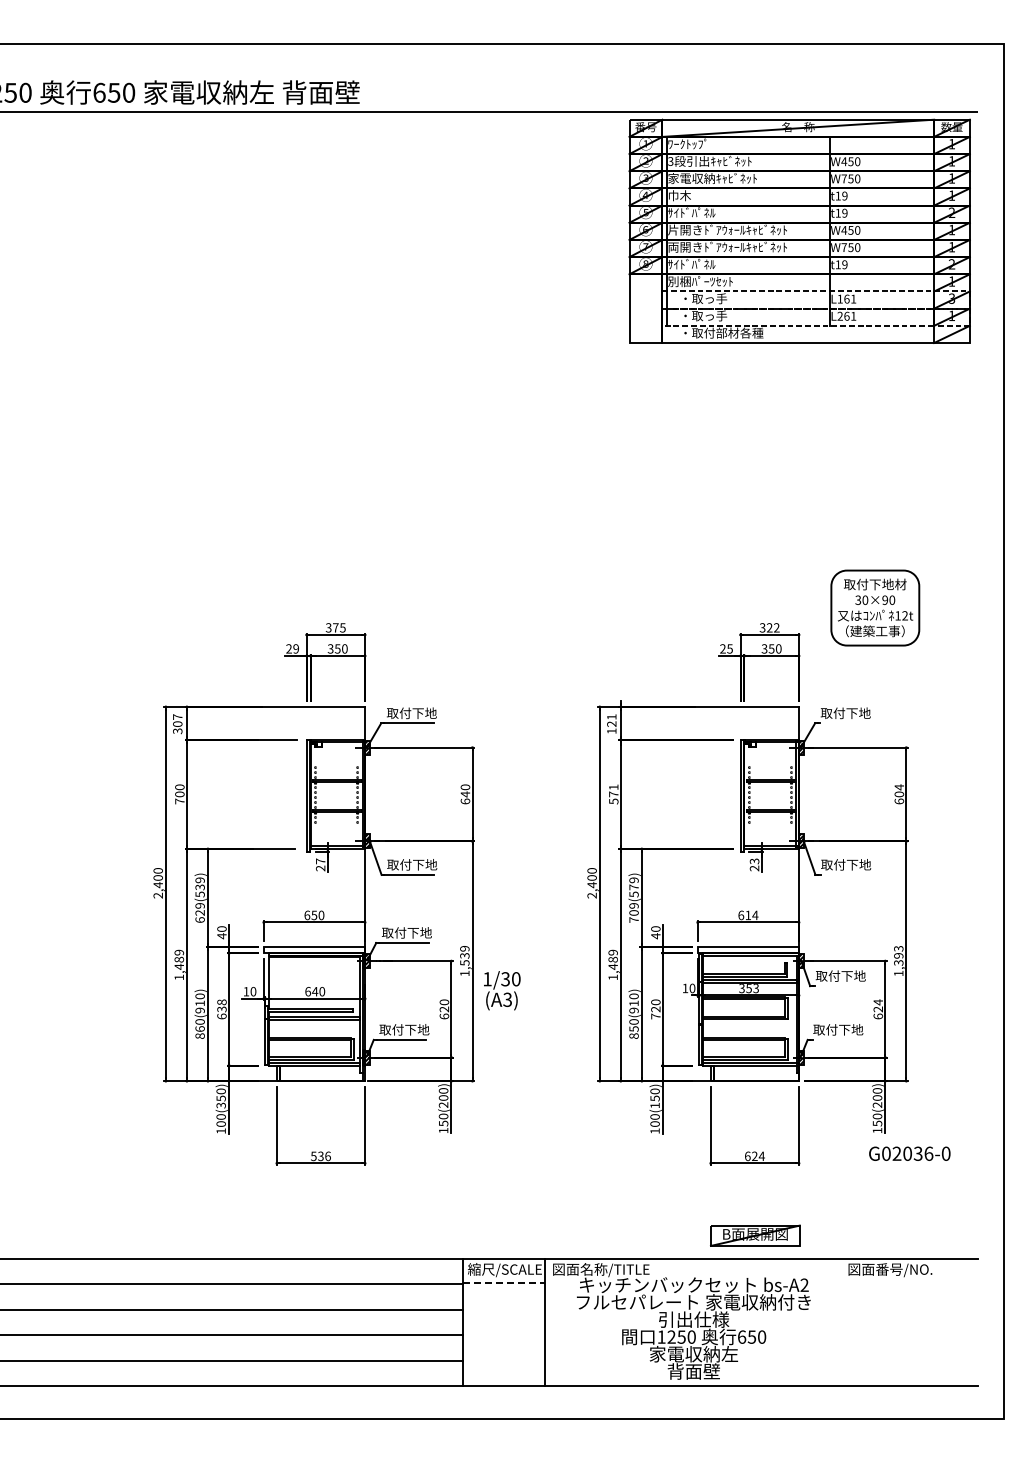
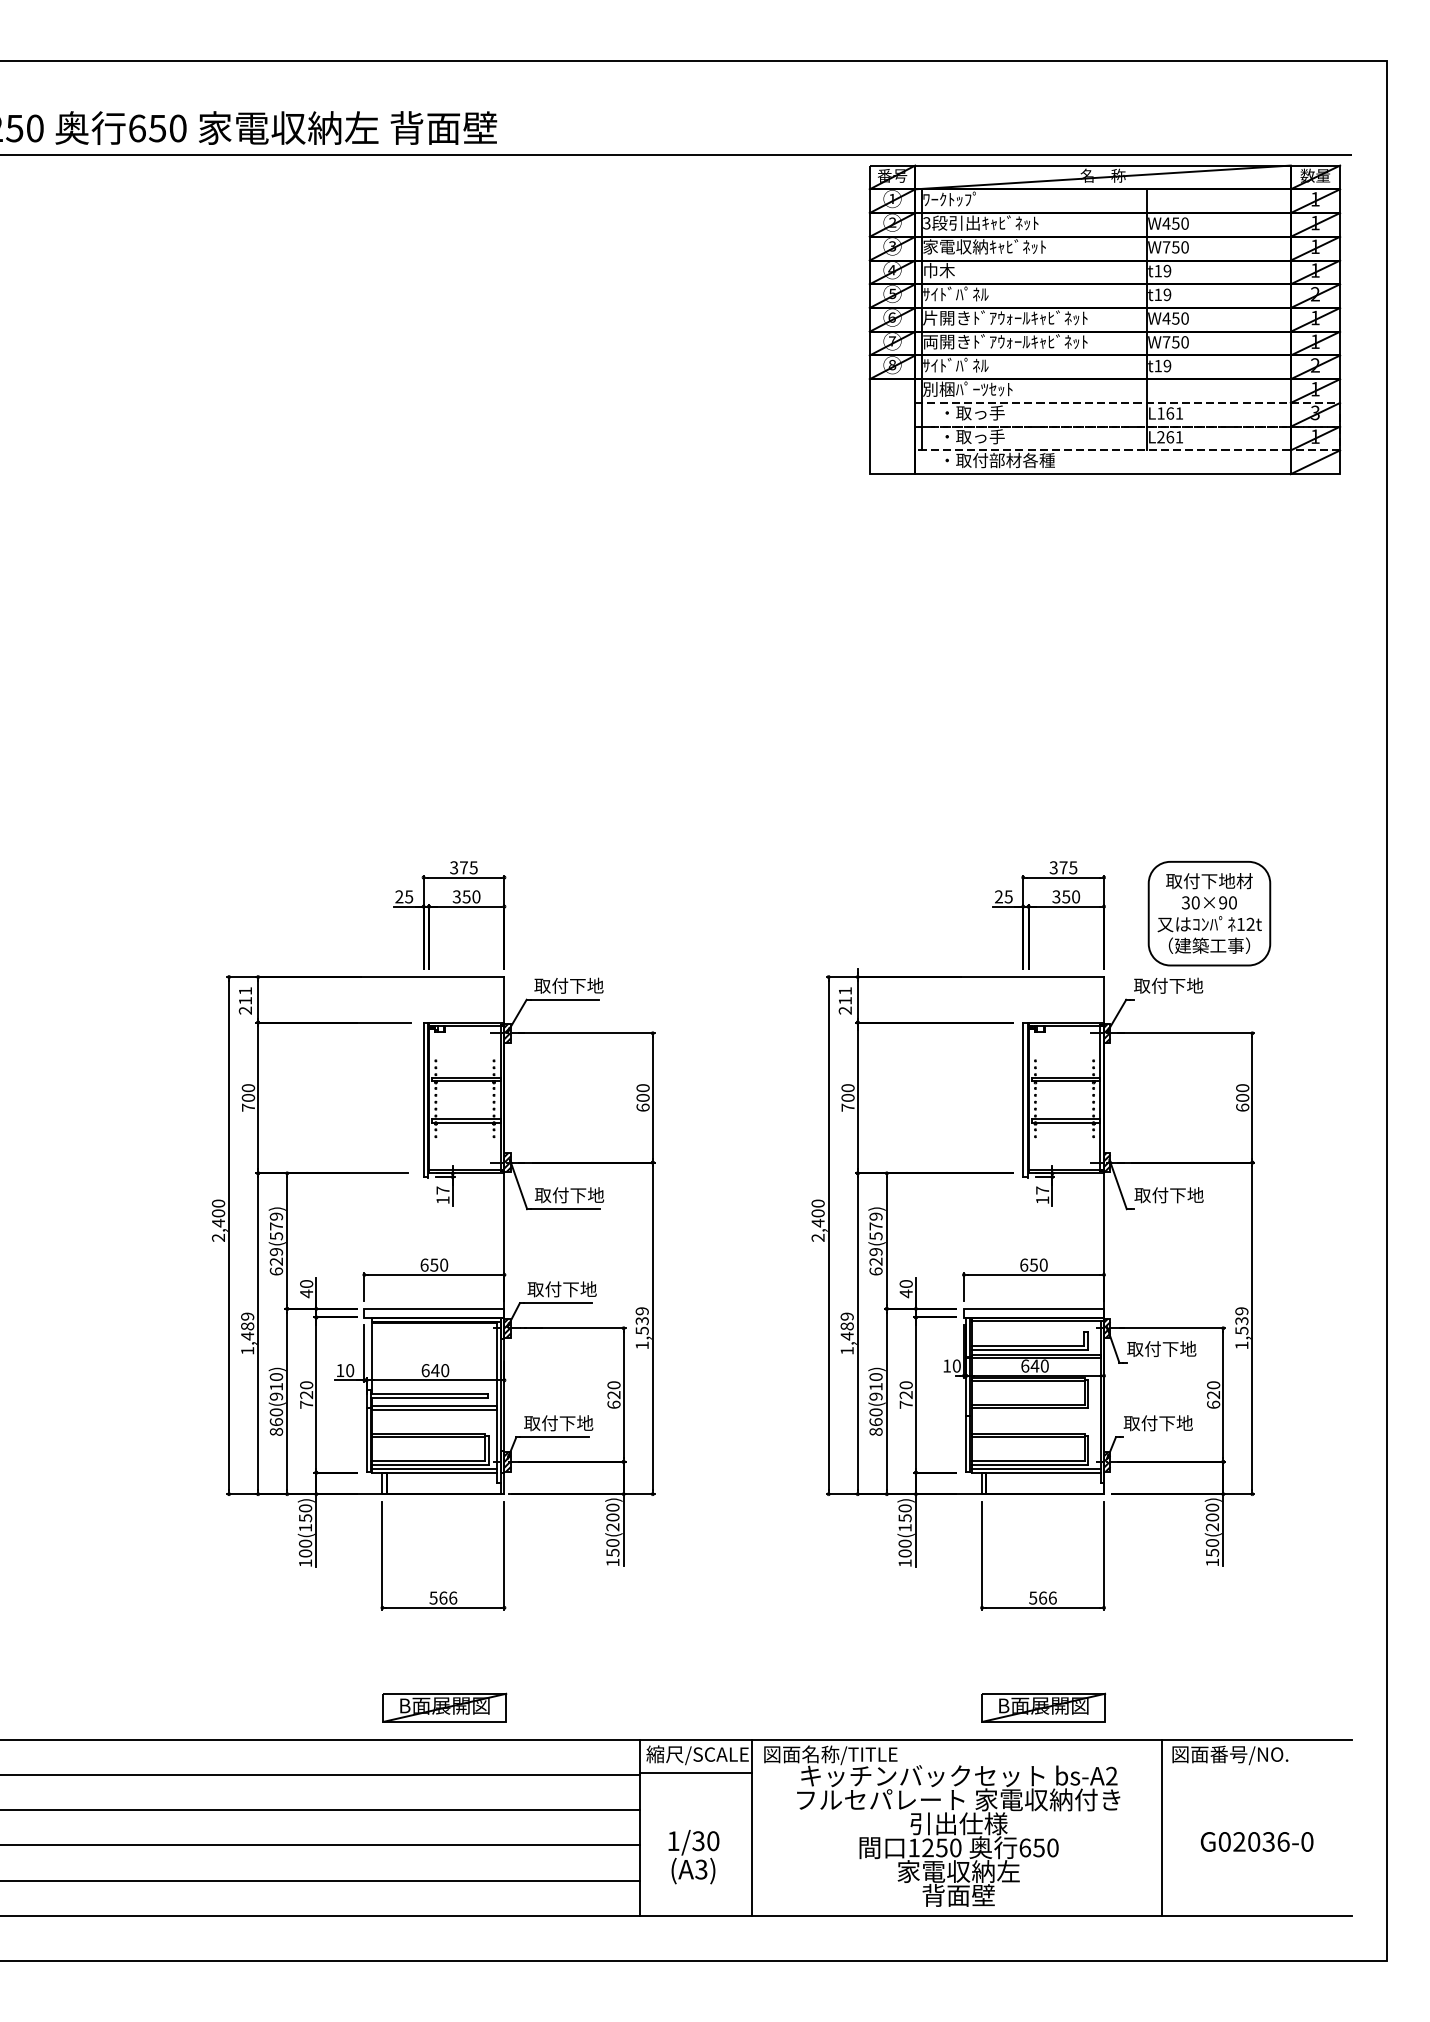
part: (875, 607) -> (1209, 912), moved
text: (772, 627) -> (1067, 867), 322 -> 375
text: (295, 648) -> (408, 896), 29 -> 25
text: (177, 724) -> (245, 1001), 307 -> 211
text: (611, 727) -> (844, 1005), 121 -> 211
text: (899, 787) -> (1242, 1088), 604 -> 600
text: (465, 794) -> (643, 1098), 640 -> 600
text: (613, 794) -> (847, 1098), 571 -> 700
text: (754, 864) -> (1042, 1194), 23 -> 17
text: (320, 868) -> (442, 1200), 27 -> 17
text: (199, 887) -> (275, 1226), 629(539) -> 629(579)
text: (751, 915) -> (1038, 1265), 614 -> 650
text: (633, 916) -> (875, 1266), 709(579) -> 629(579)
text: (898, 955) -> (1241, 1320), 1,393 -> 1,539
text: (749, 988) -> (1035, 1366), 353 -> 640
text: (502, 990) -> (694, 1856), moved
text: (878, 1002) -> (1213, 1385), 624 -> 620
text: (221, 1009) -> (305, 1395), 638 -> 720
text: (633, 1028) -> (875, 1421), 850(910) -> 860(910)
text: (220, 1105) -> (304, 1527), 100(350) -> 100(150)
text: (909, 1153) -> (1256, 1841), moved
text: (320, 1156) -> (442, 1598), 536 -> 566
text: (754, 1156) -> (1042, 1598), 624 -> 566
part: (321, 1235) -> (444, 1707), added
line: (503, 1282) -> (695, 1772), dashed -> solid
line: (841, 1322) -> (1162, 1827), added

